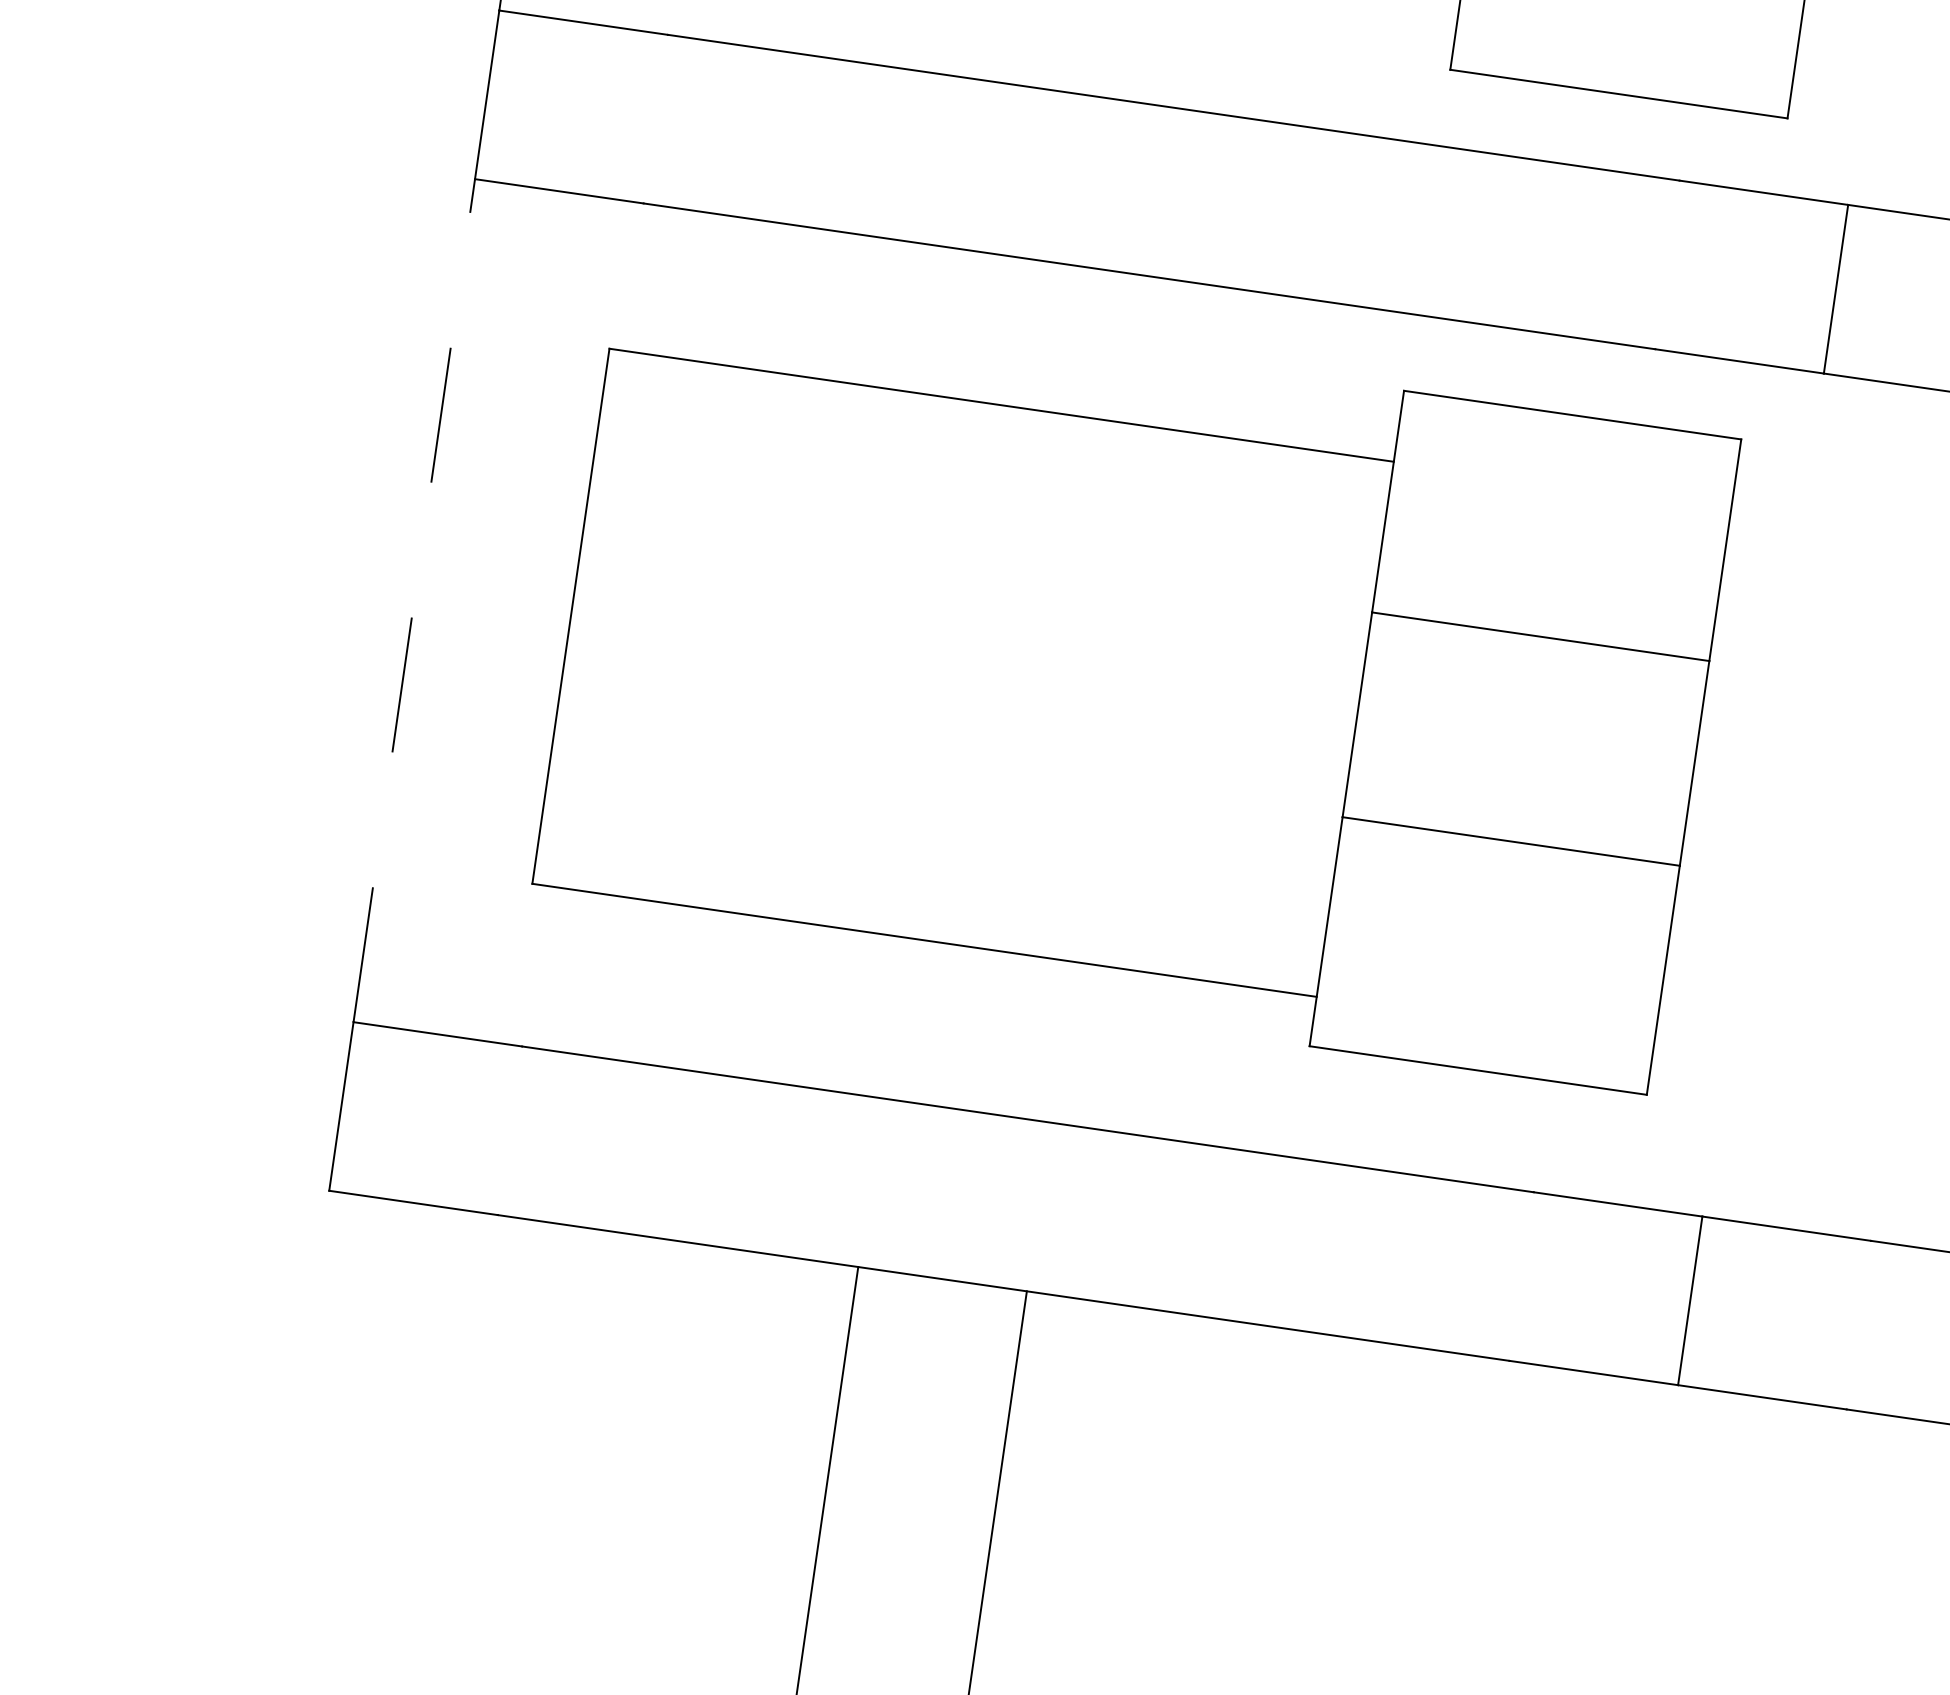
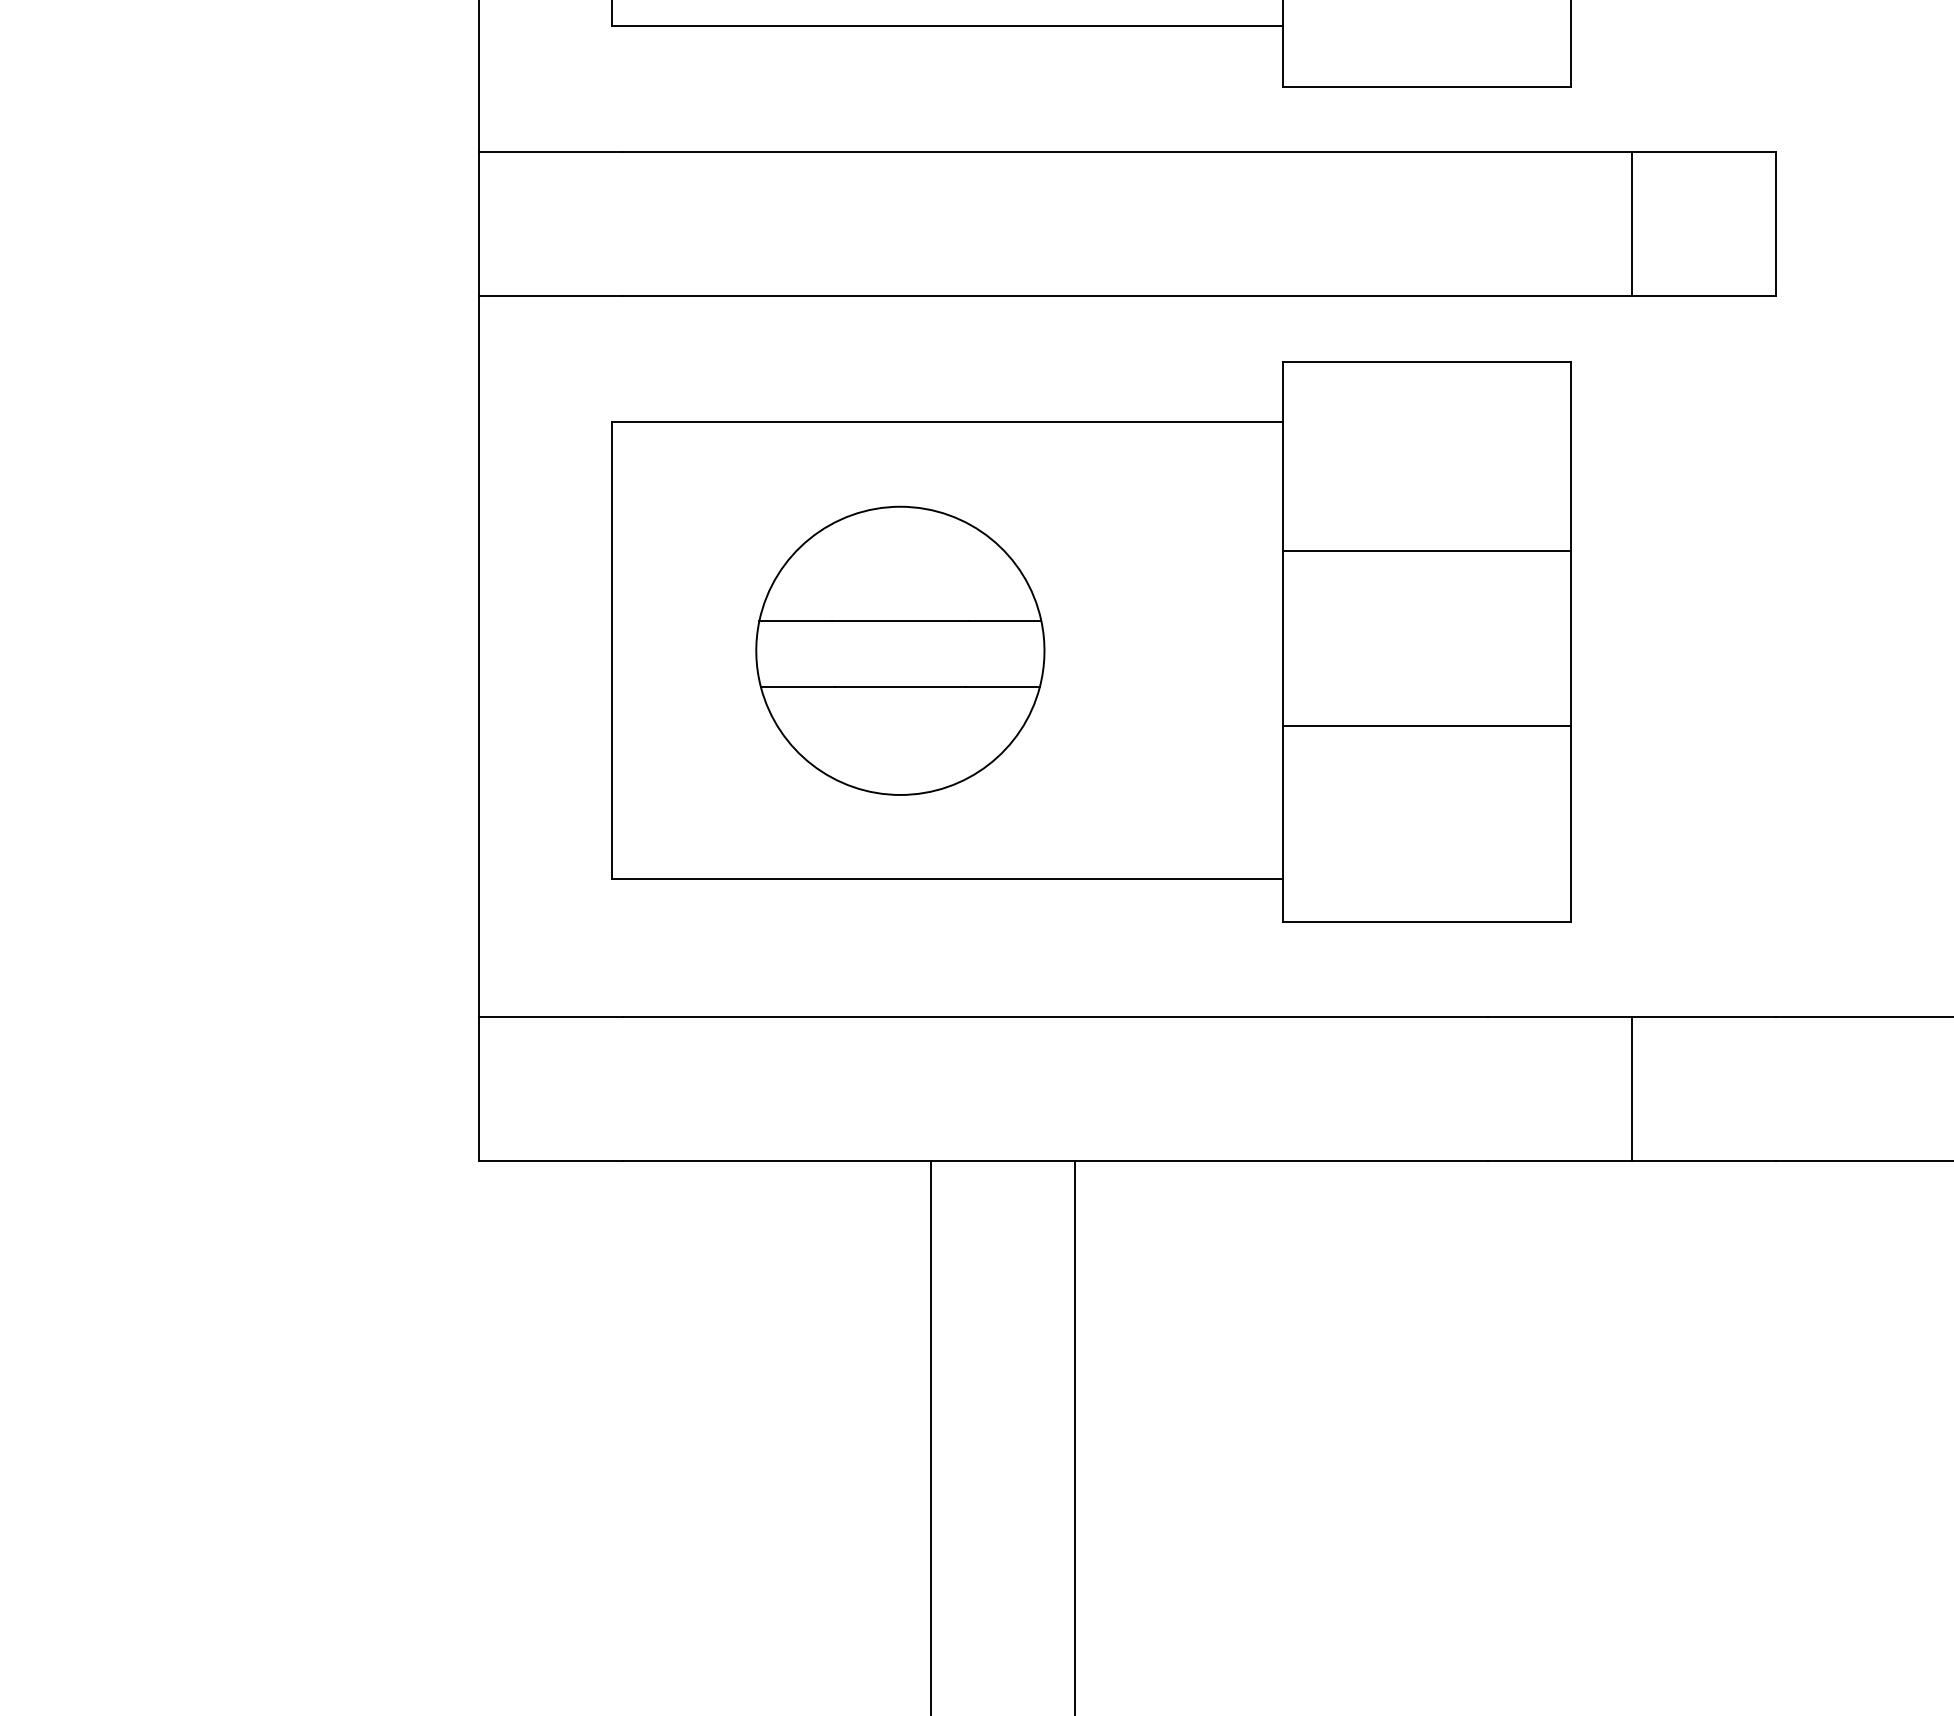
line: (414, 600) -> (479, 656), dashed -> solid
part: (908, 664) -> (900, 650), added

